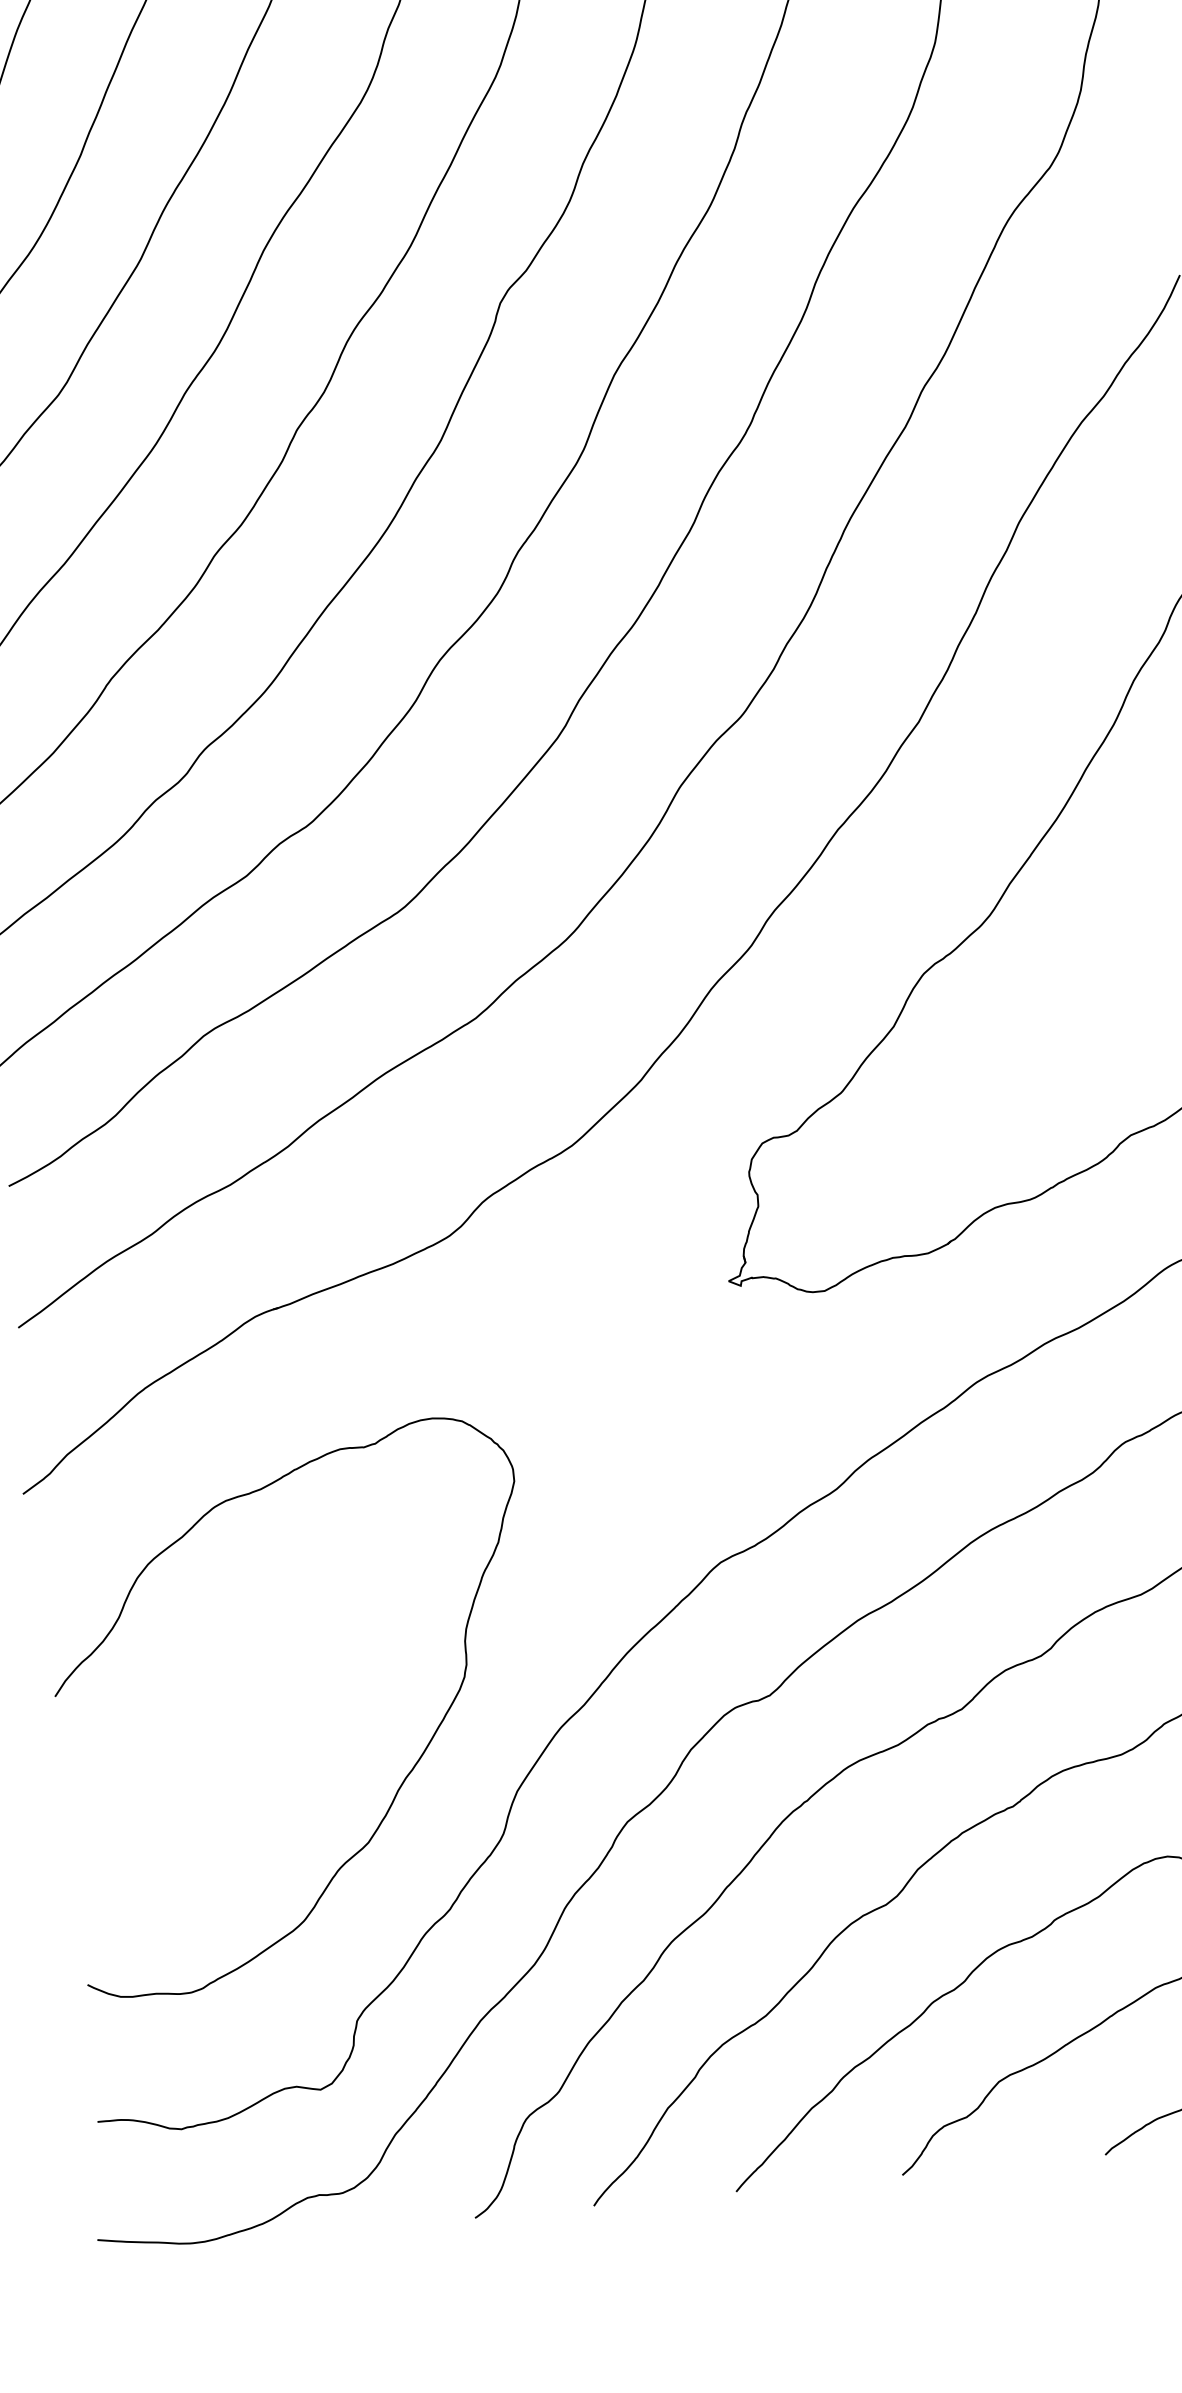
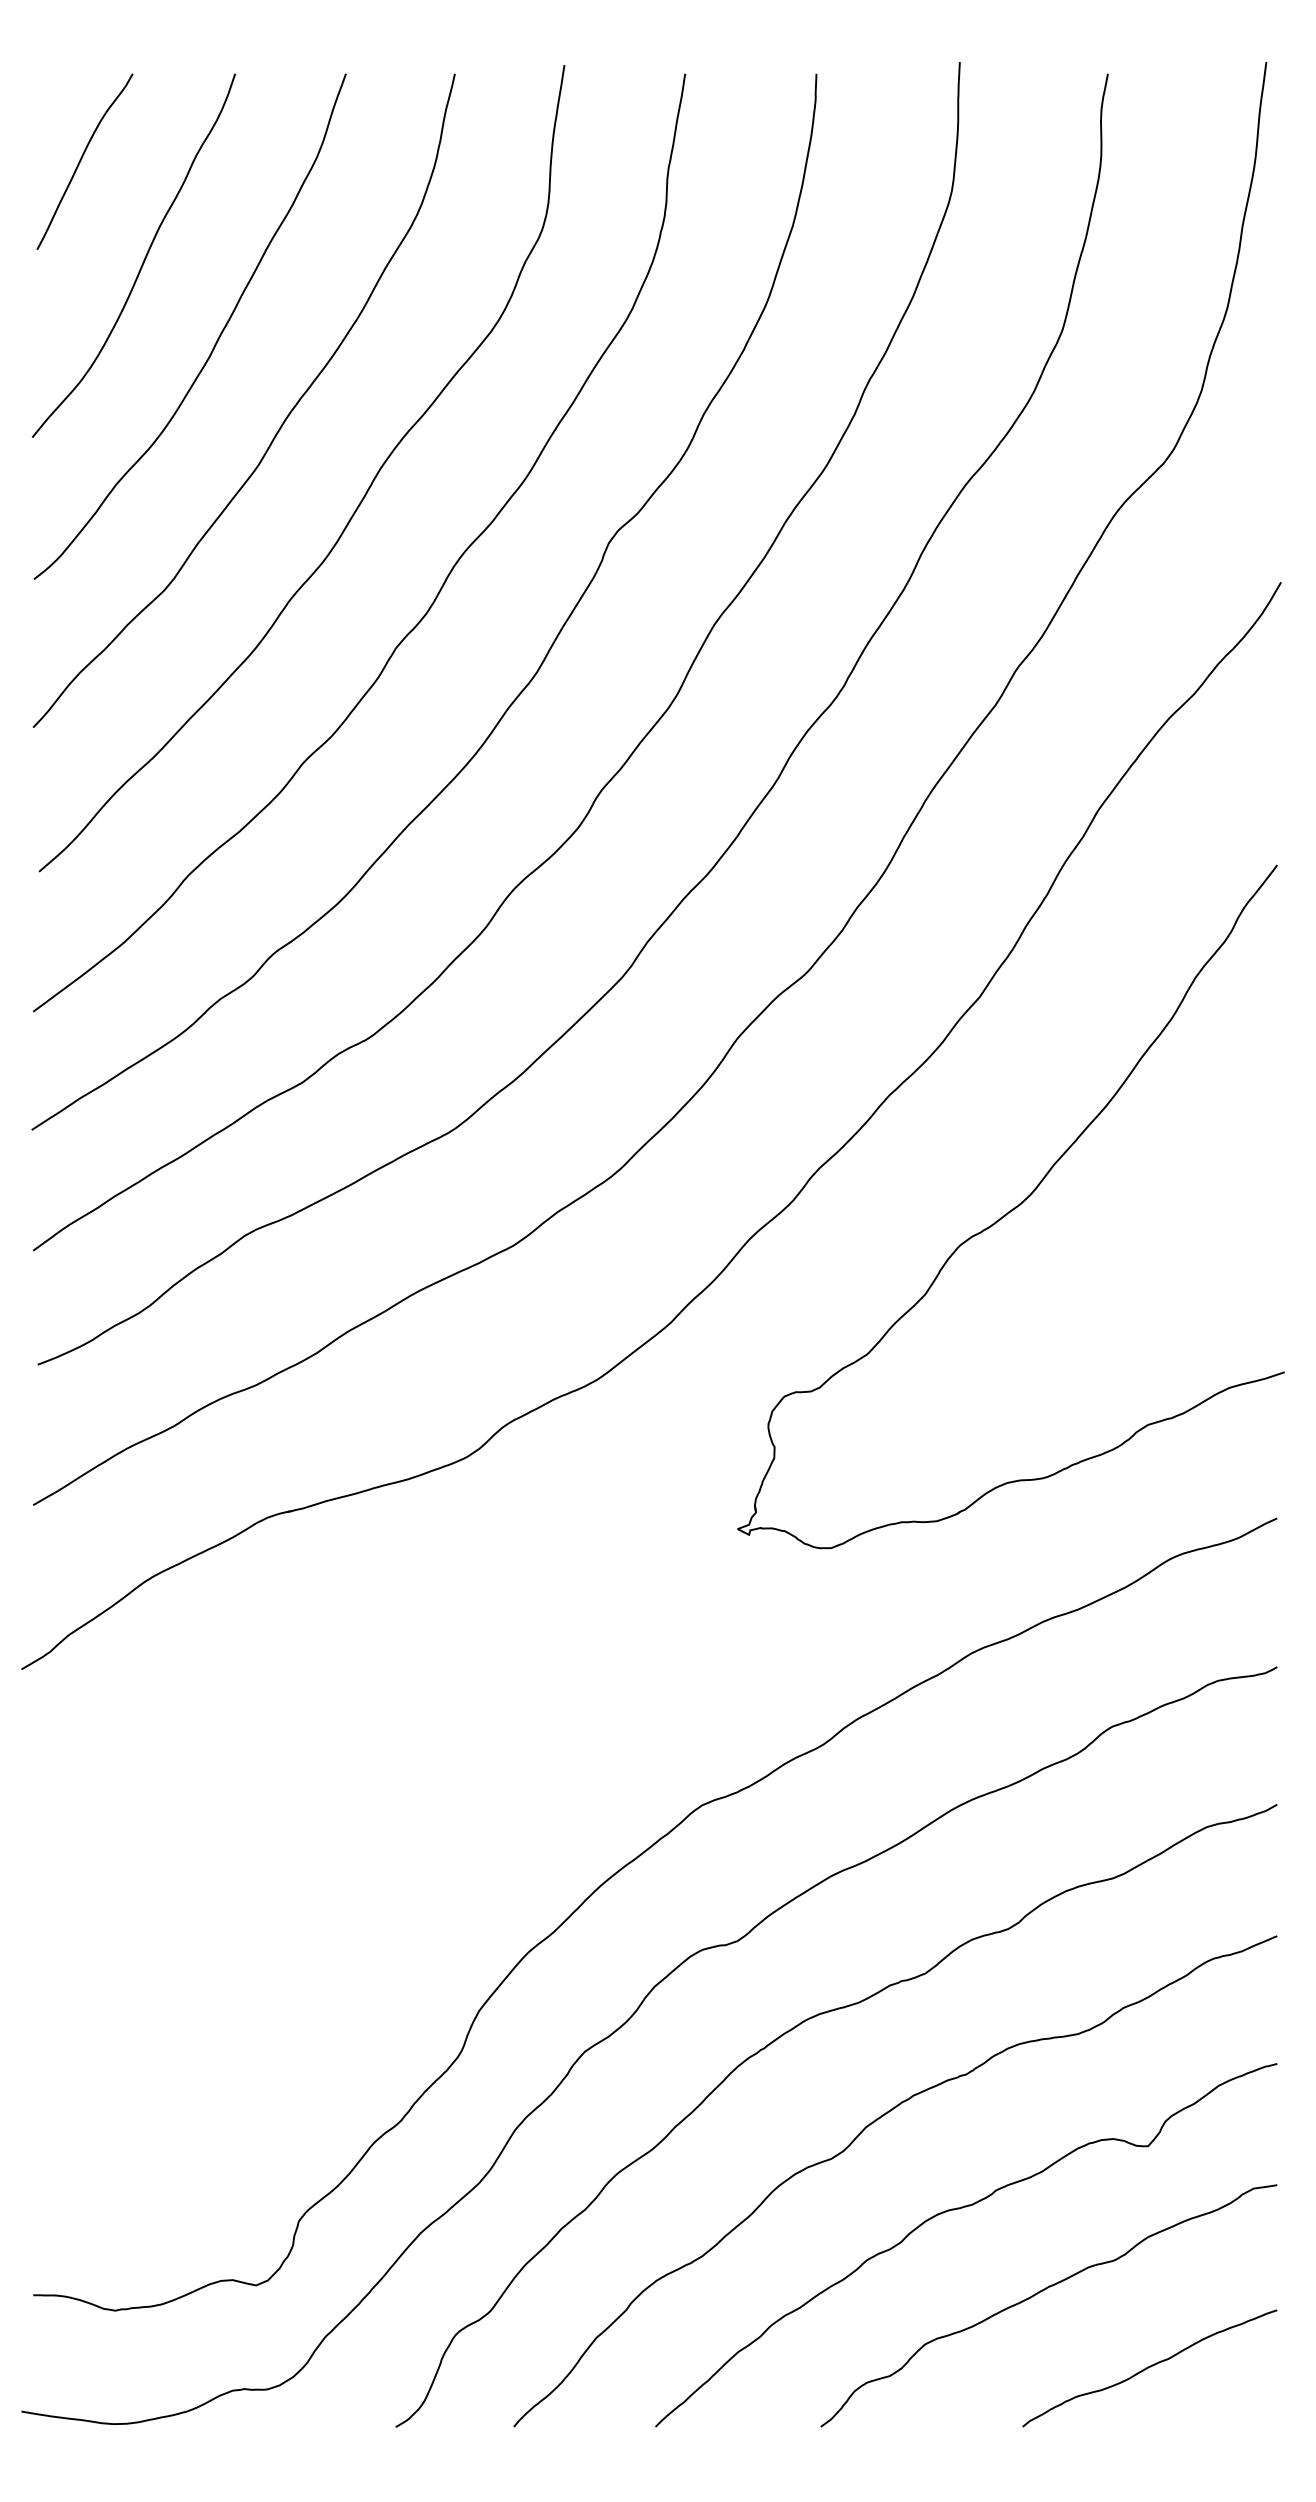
curve: (404, 1777) -> (369, 1986), removed

